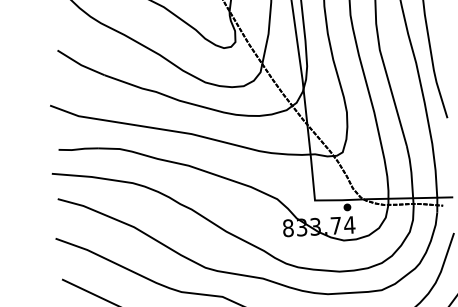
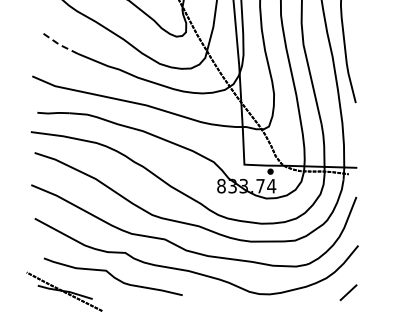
line: (80, 65) -> (58, 44), solid -> dashed

